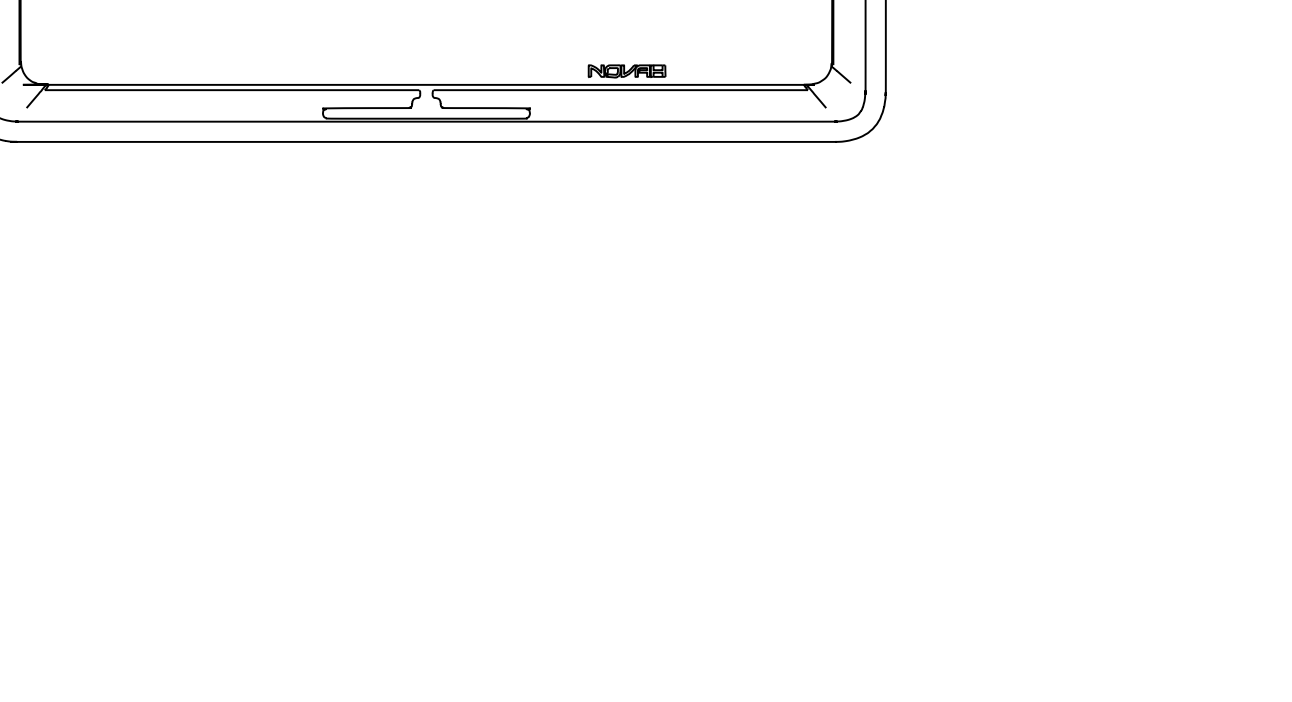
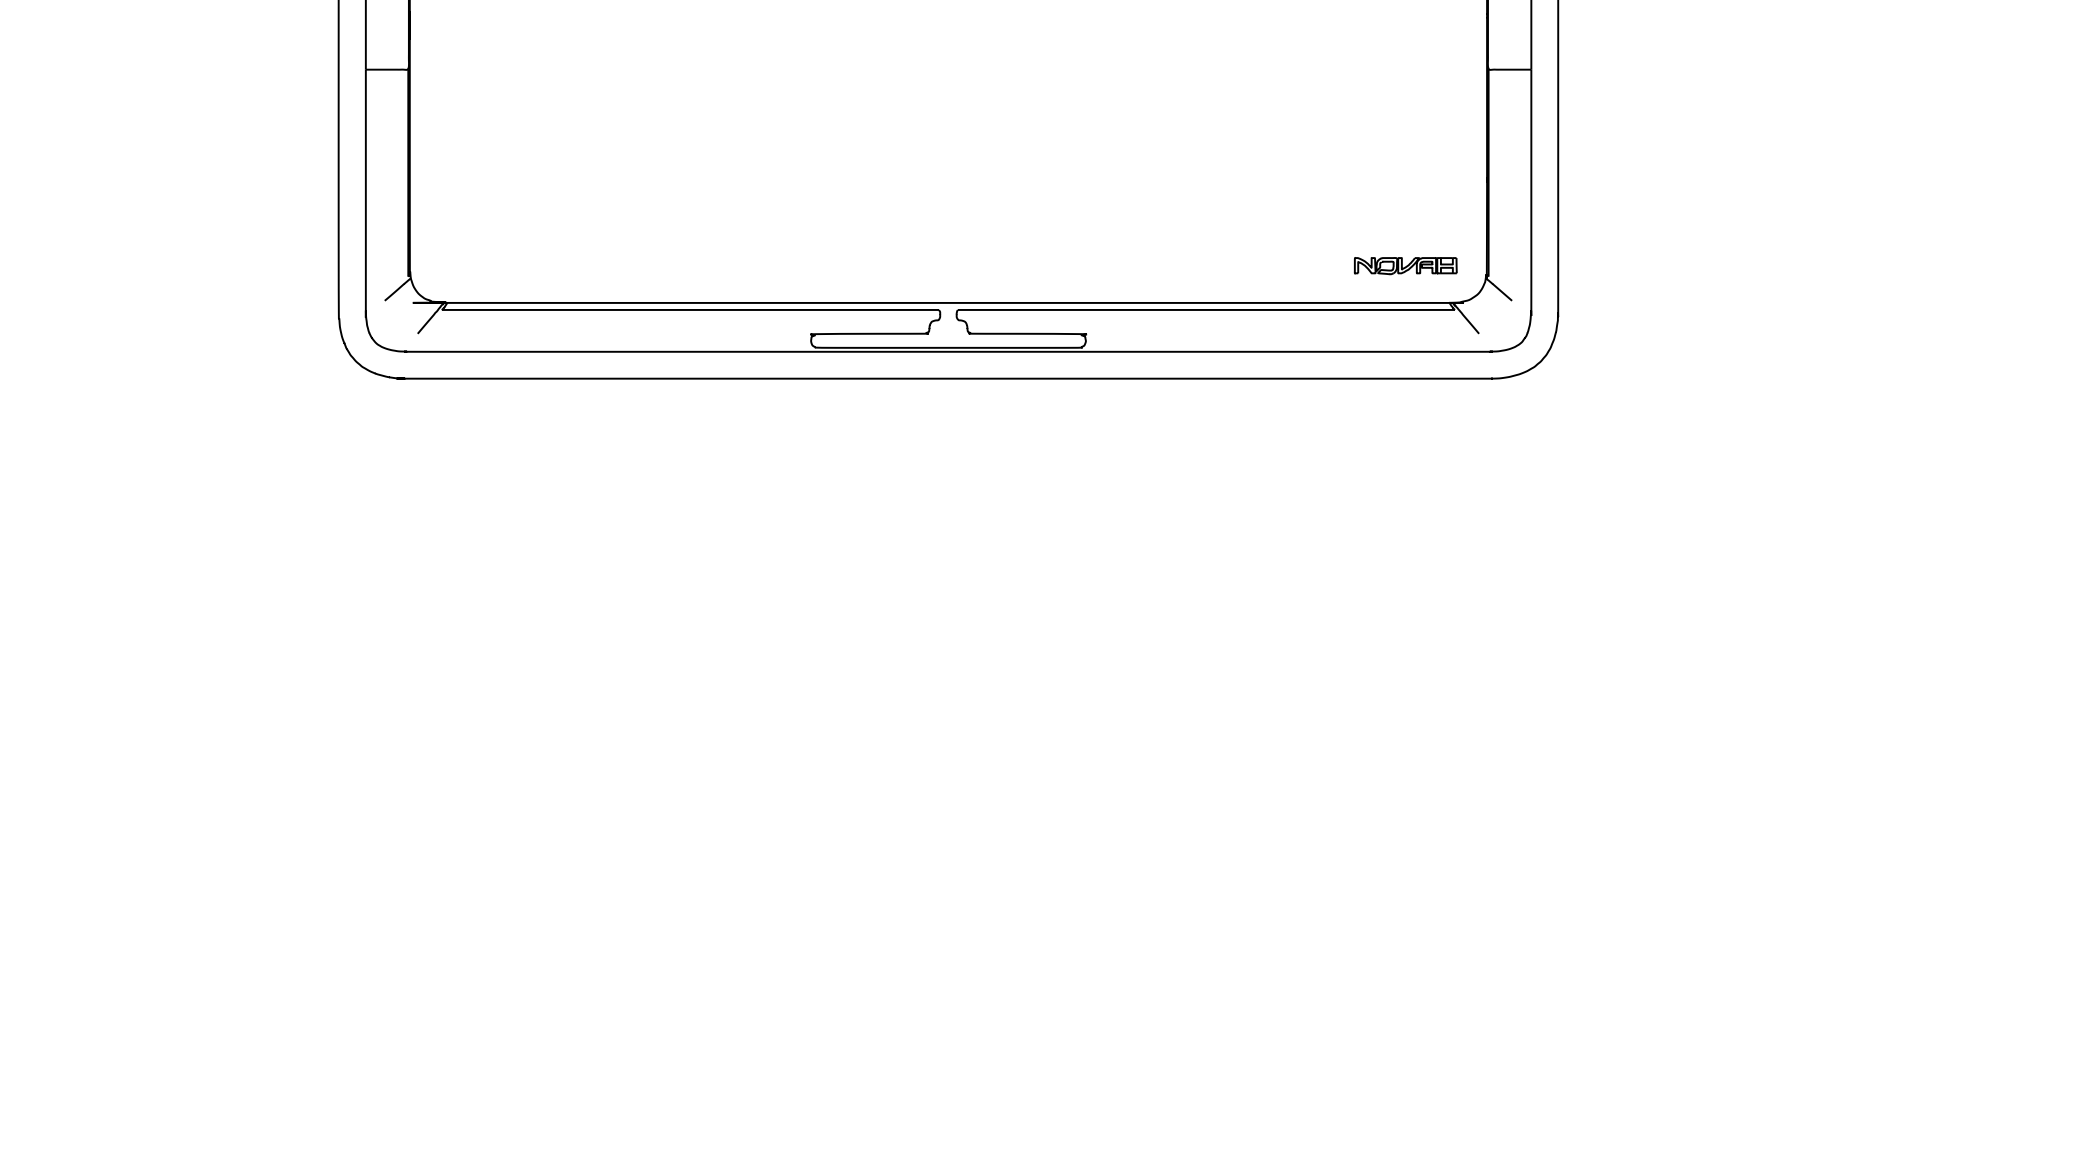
part: (626, 71) -> (1405, 266), moved

